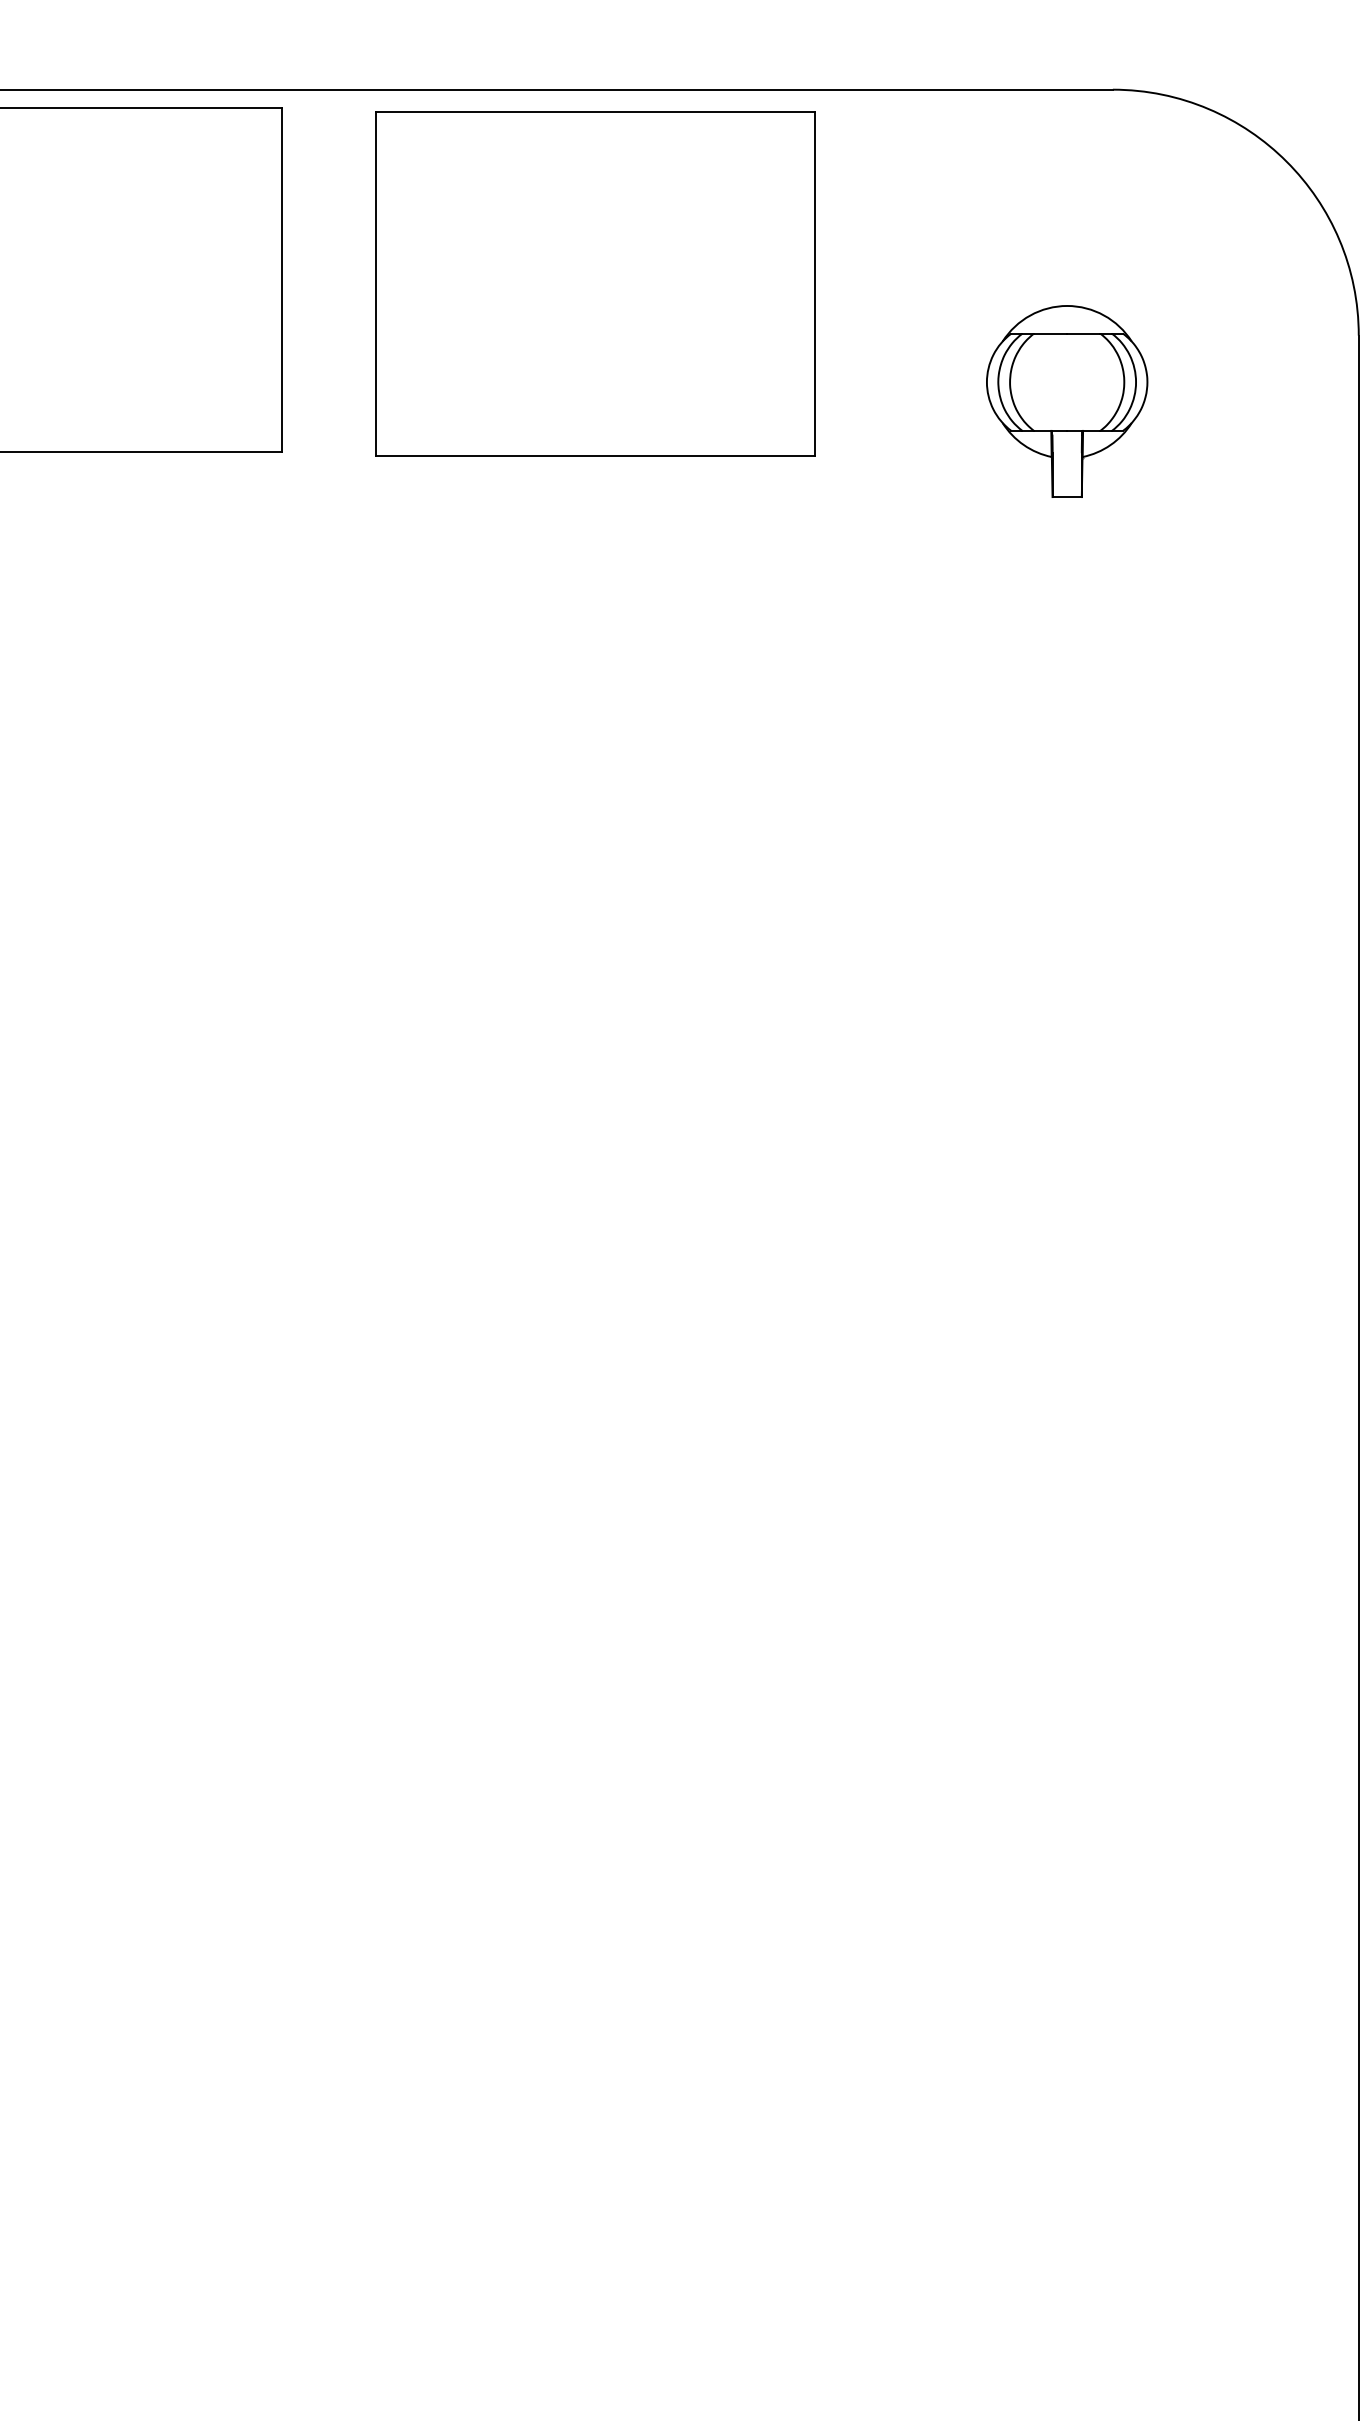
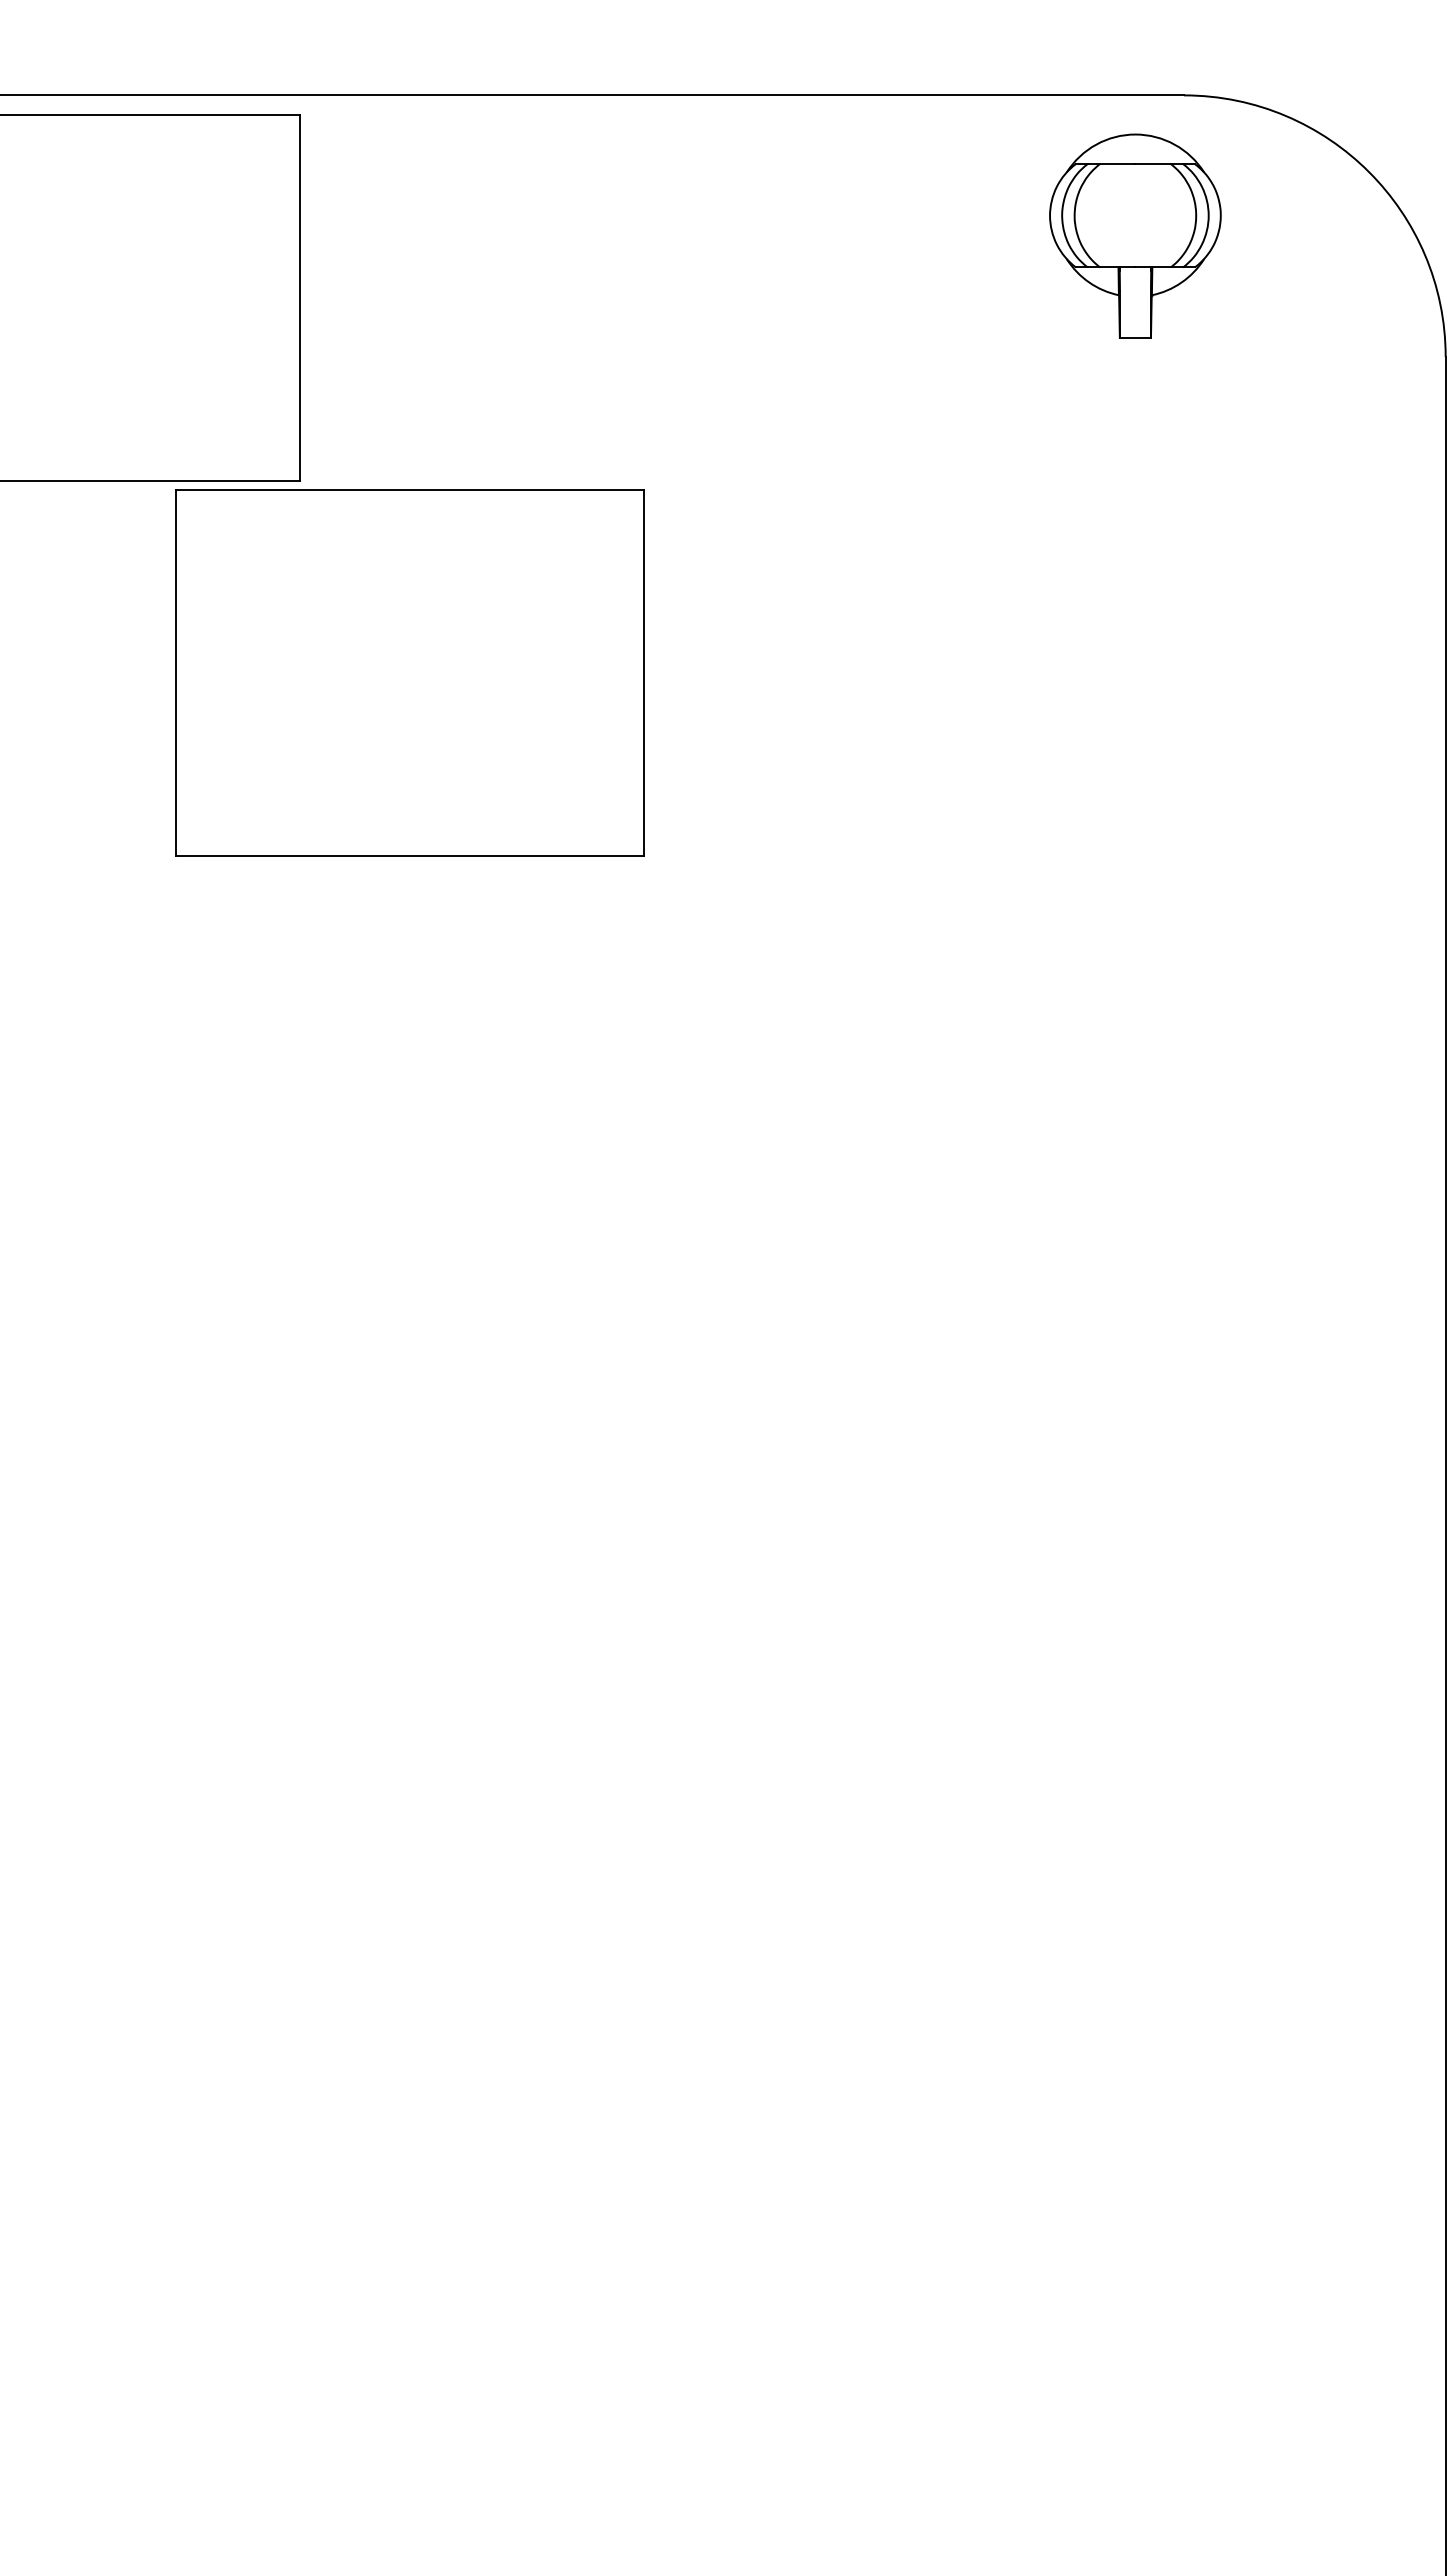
part: (595, 283) -> (409, 672), moved
part: (1067, 400) -> (1135, 235), moved

